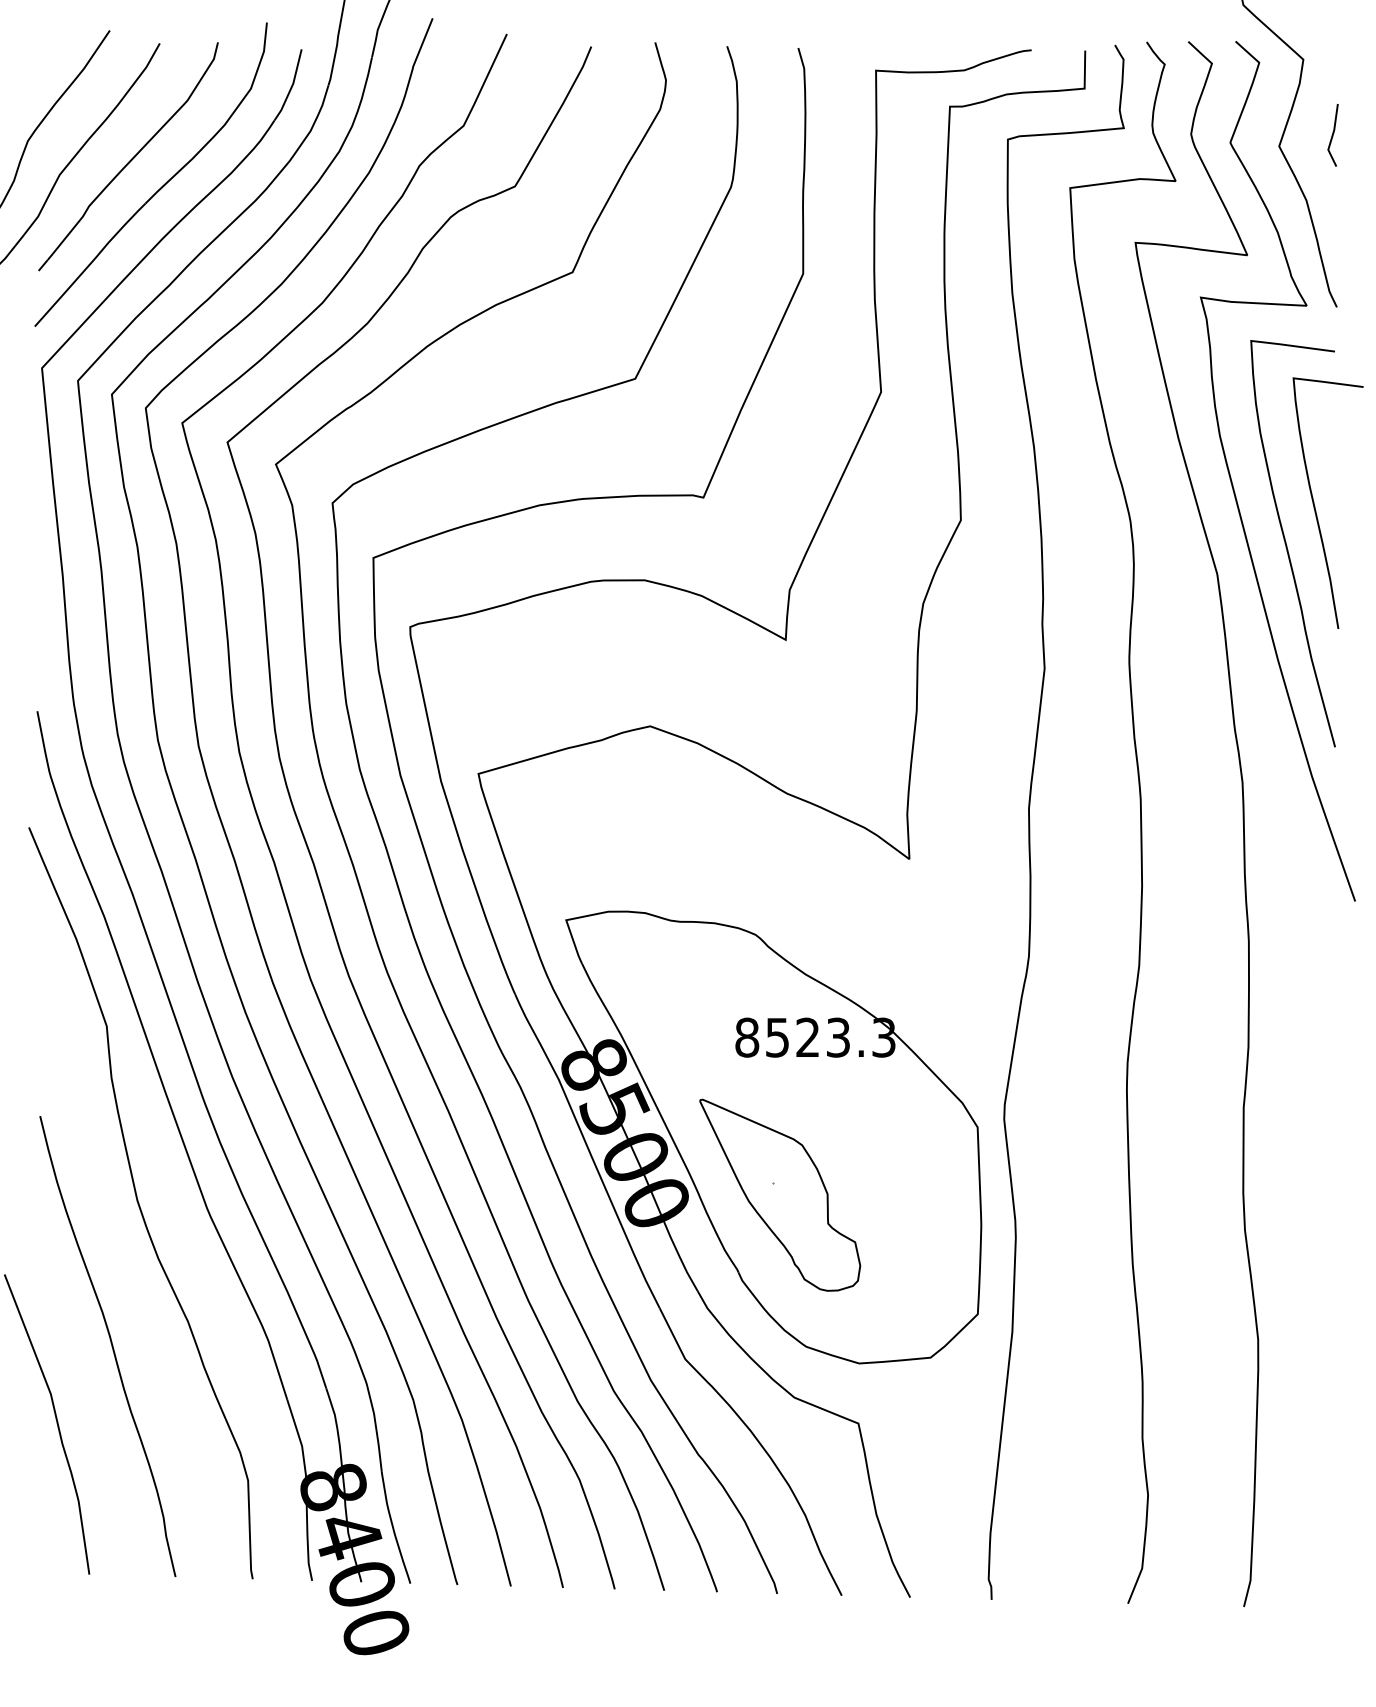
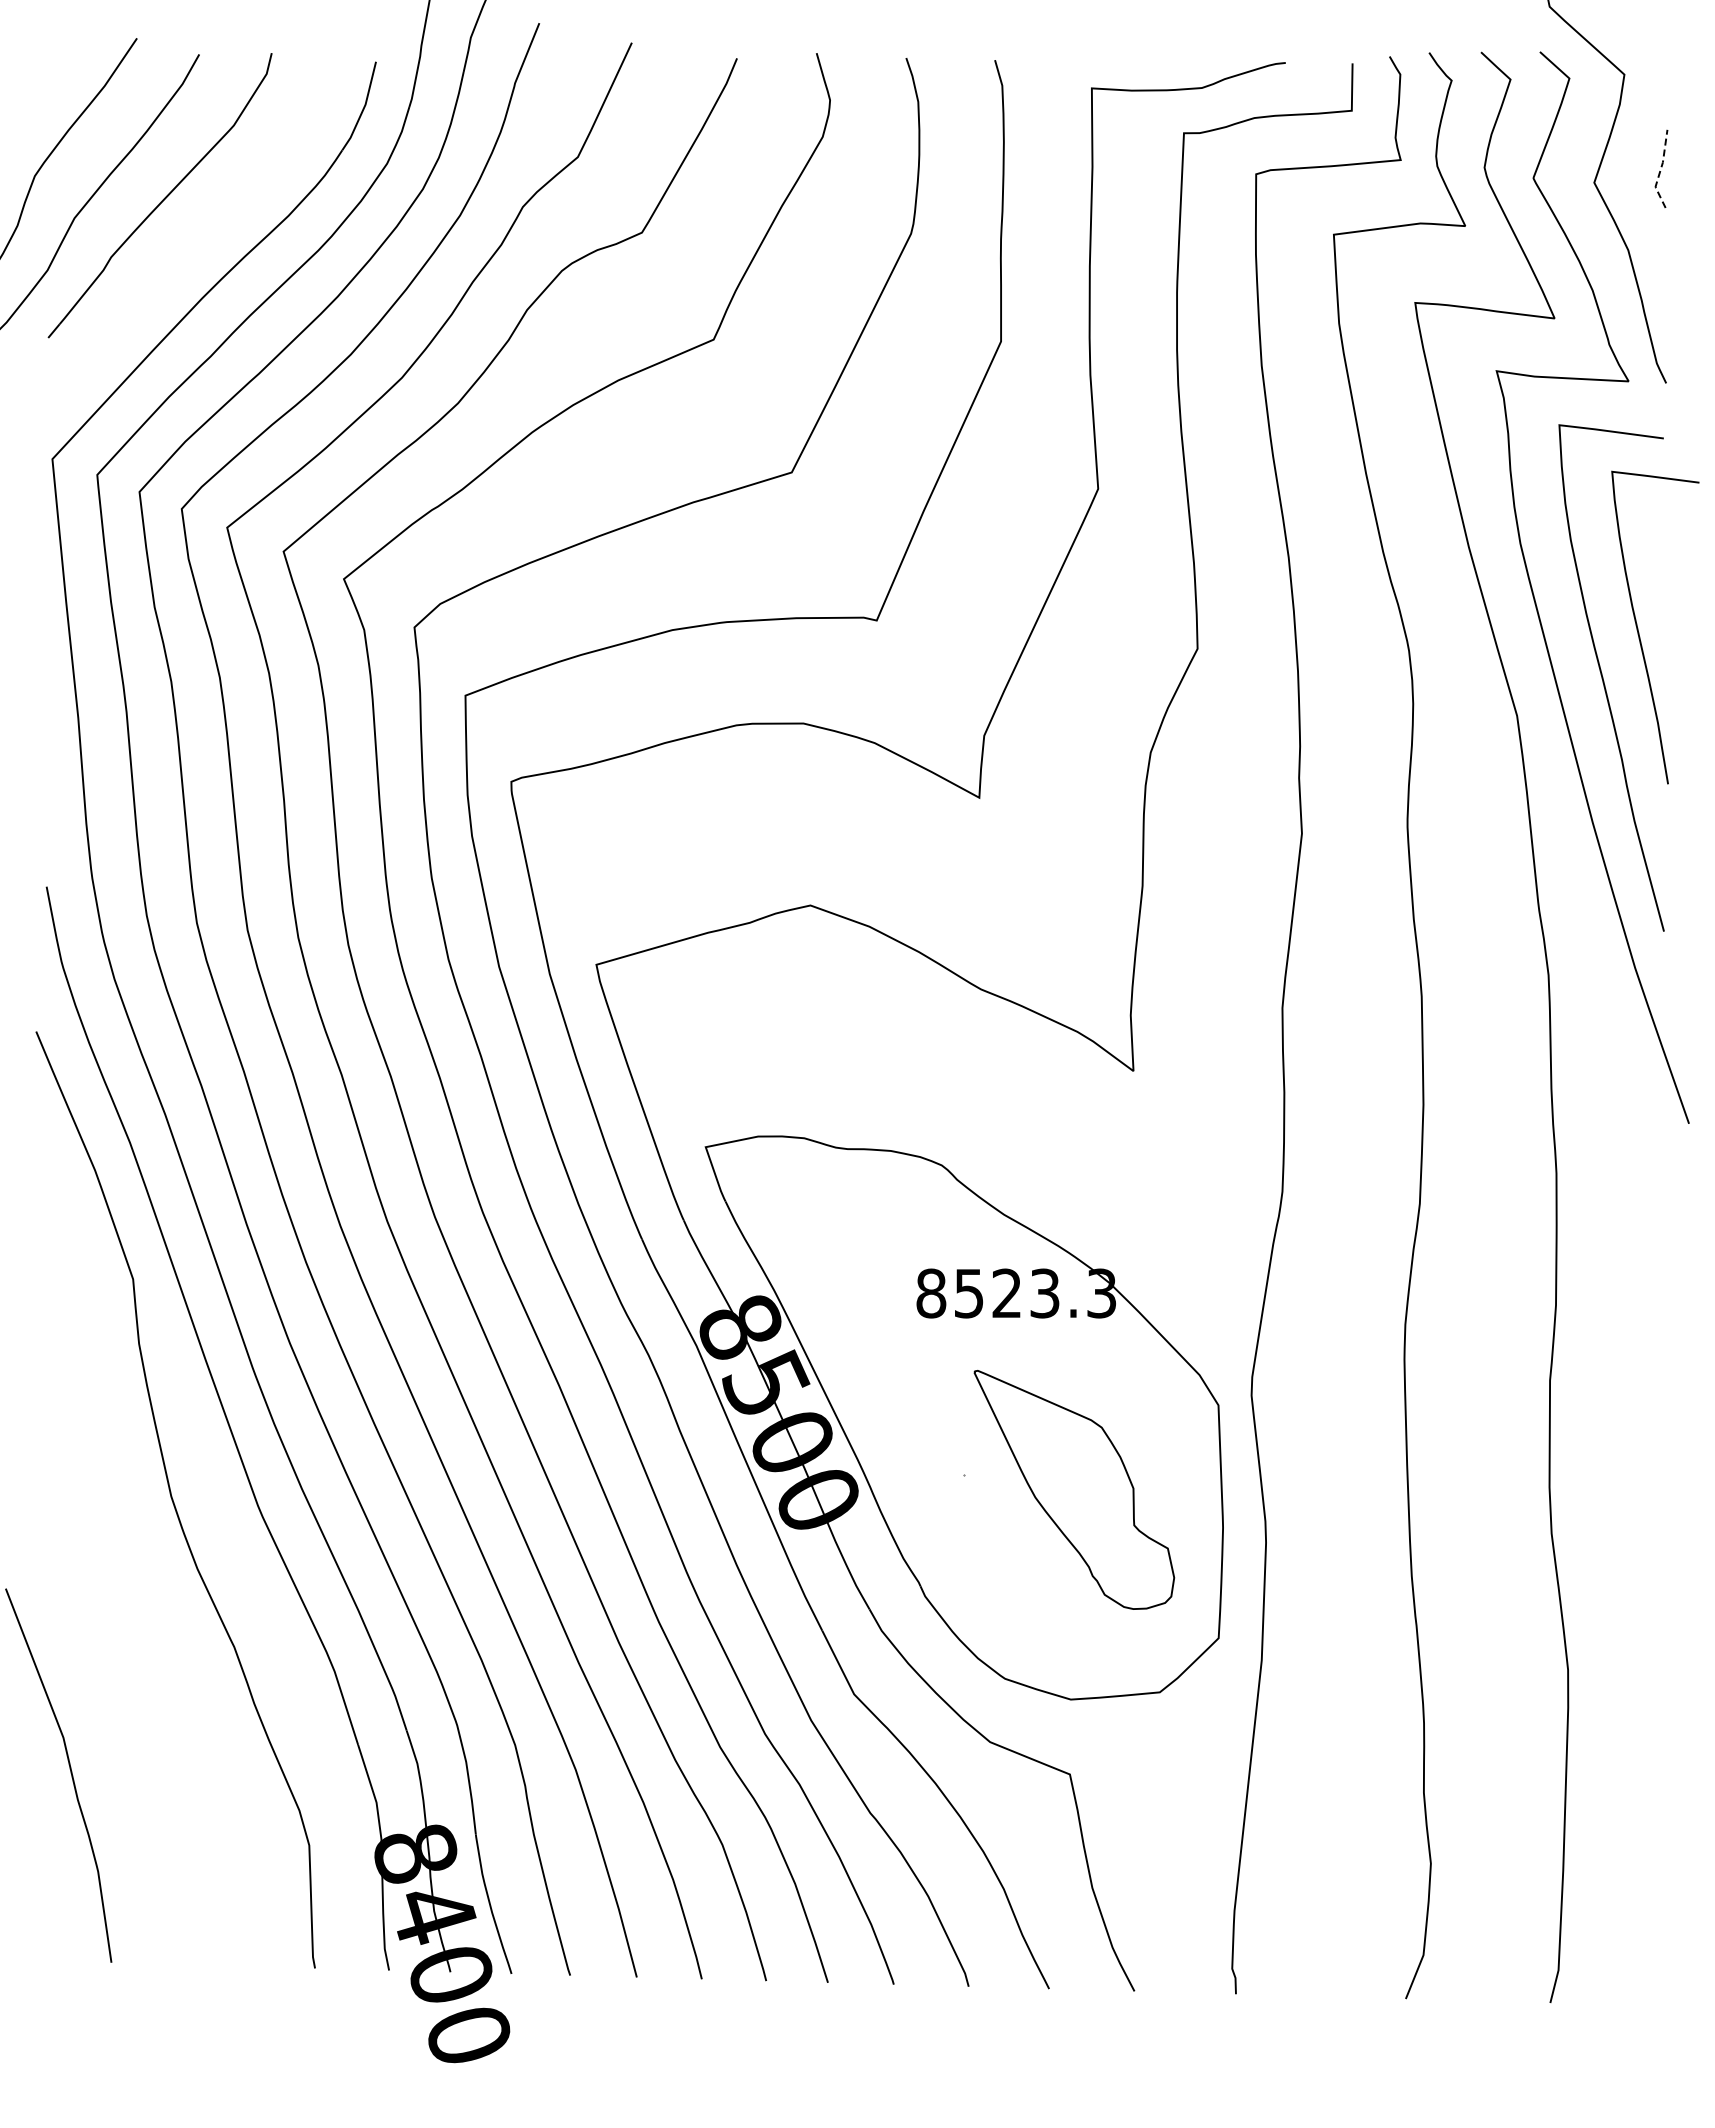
line: (1332, 136) -> (1660, 170), solid -> dashed
part: (161, 186) -> (201, 232), removed
part: (780, 1194) -> (1074, 1489), moved
curve: (111, 1344) -> (138, 1675), removed

